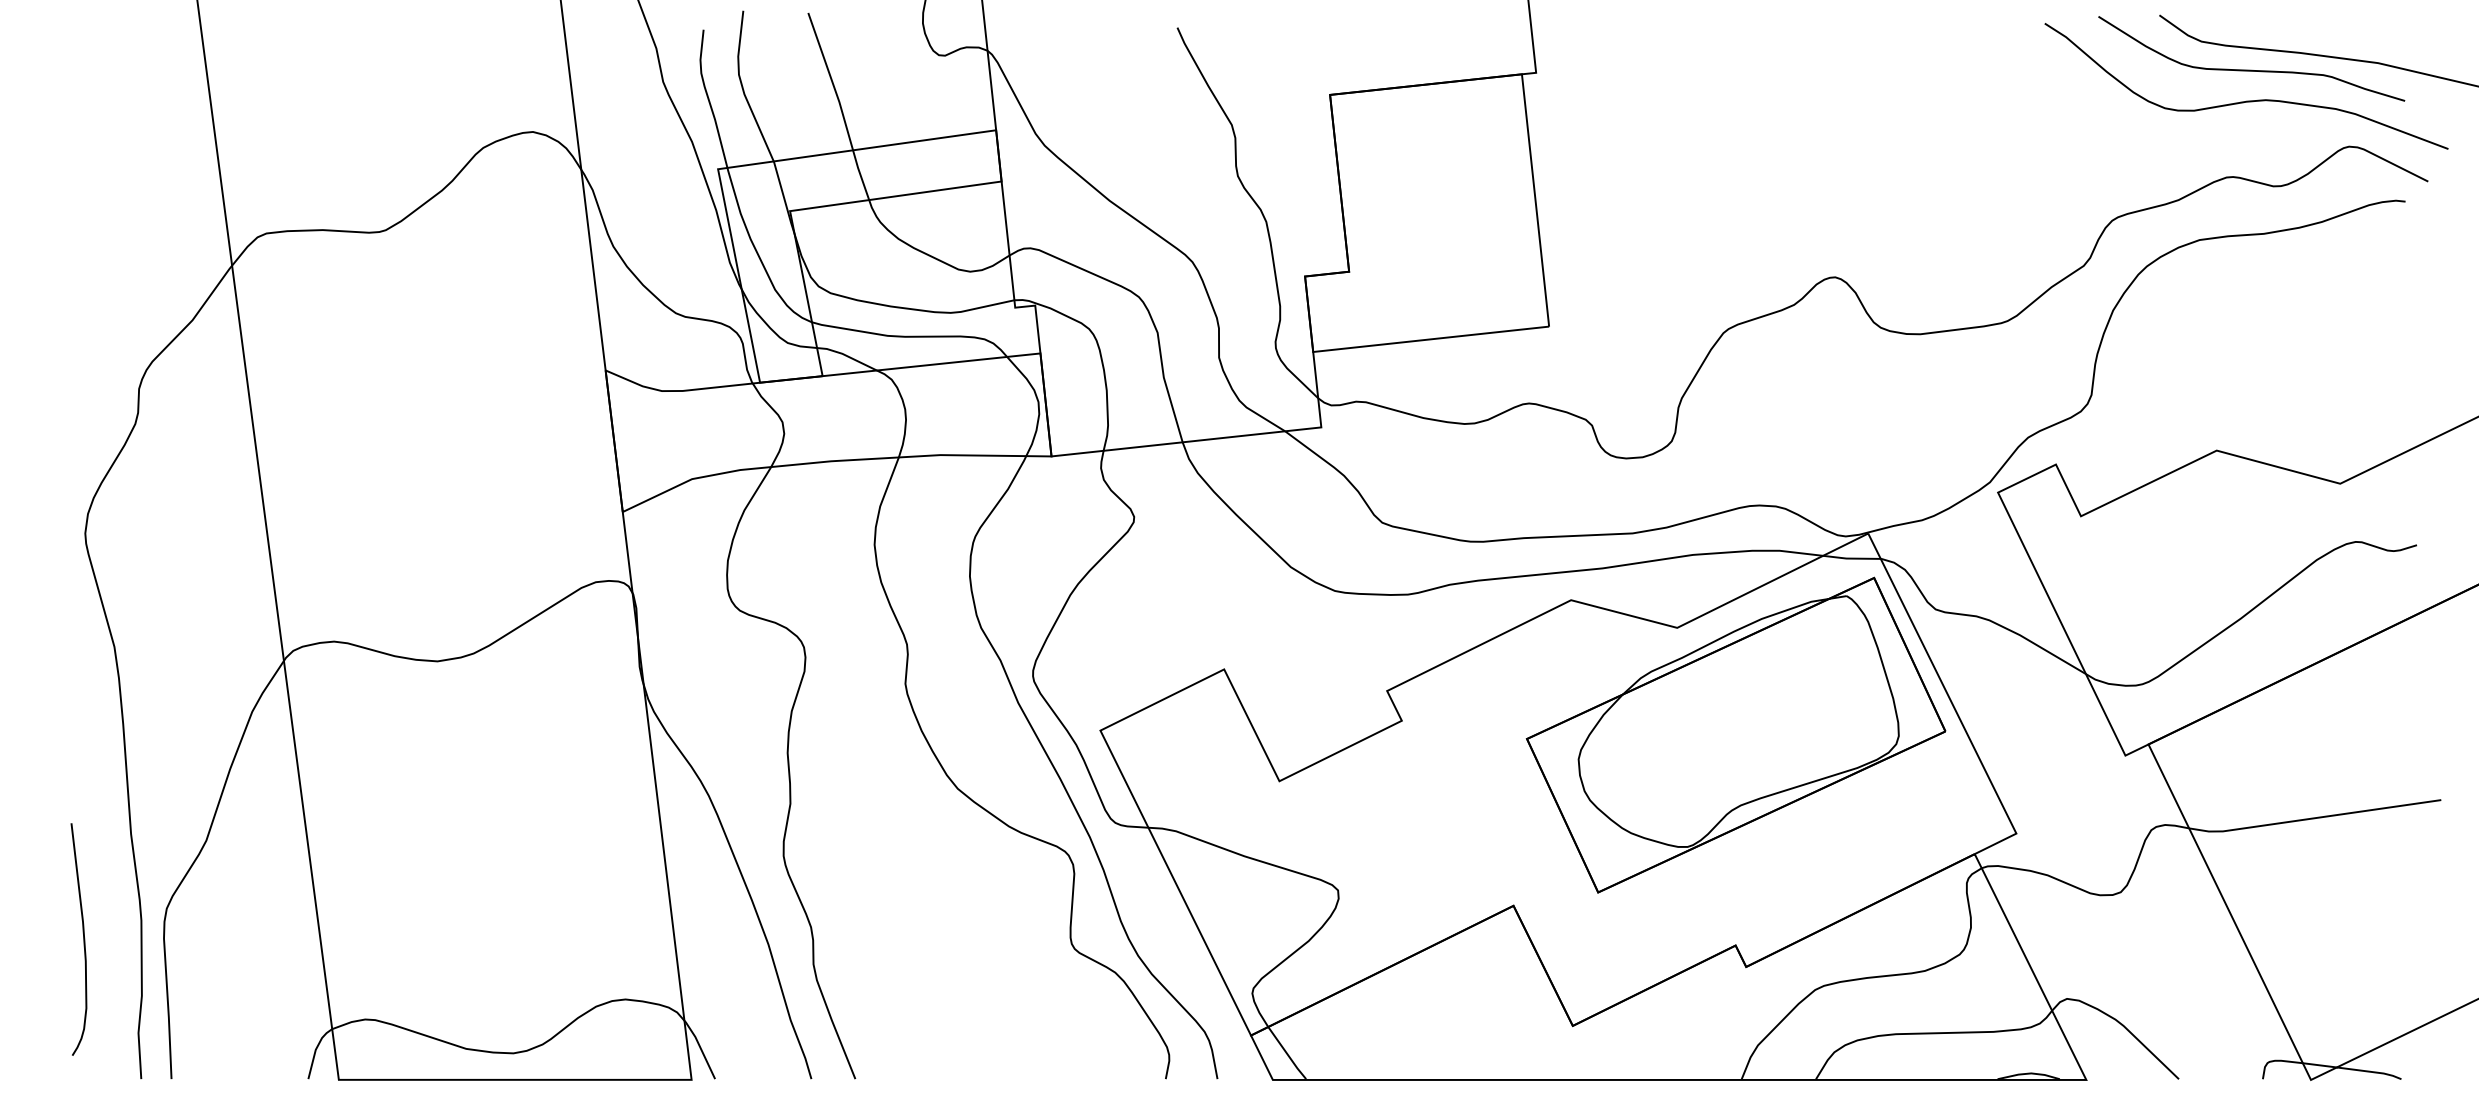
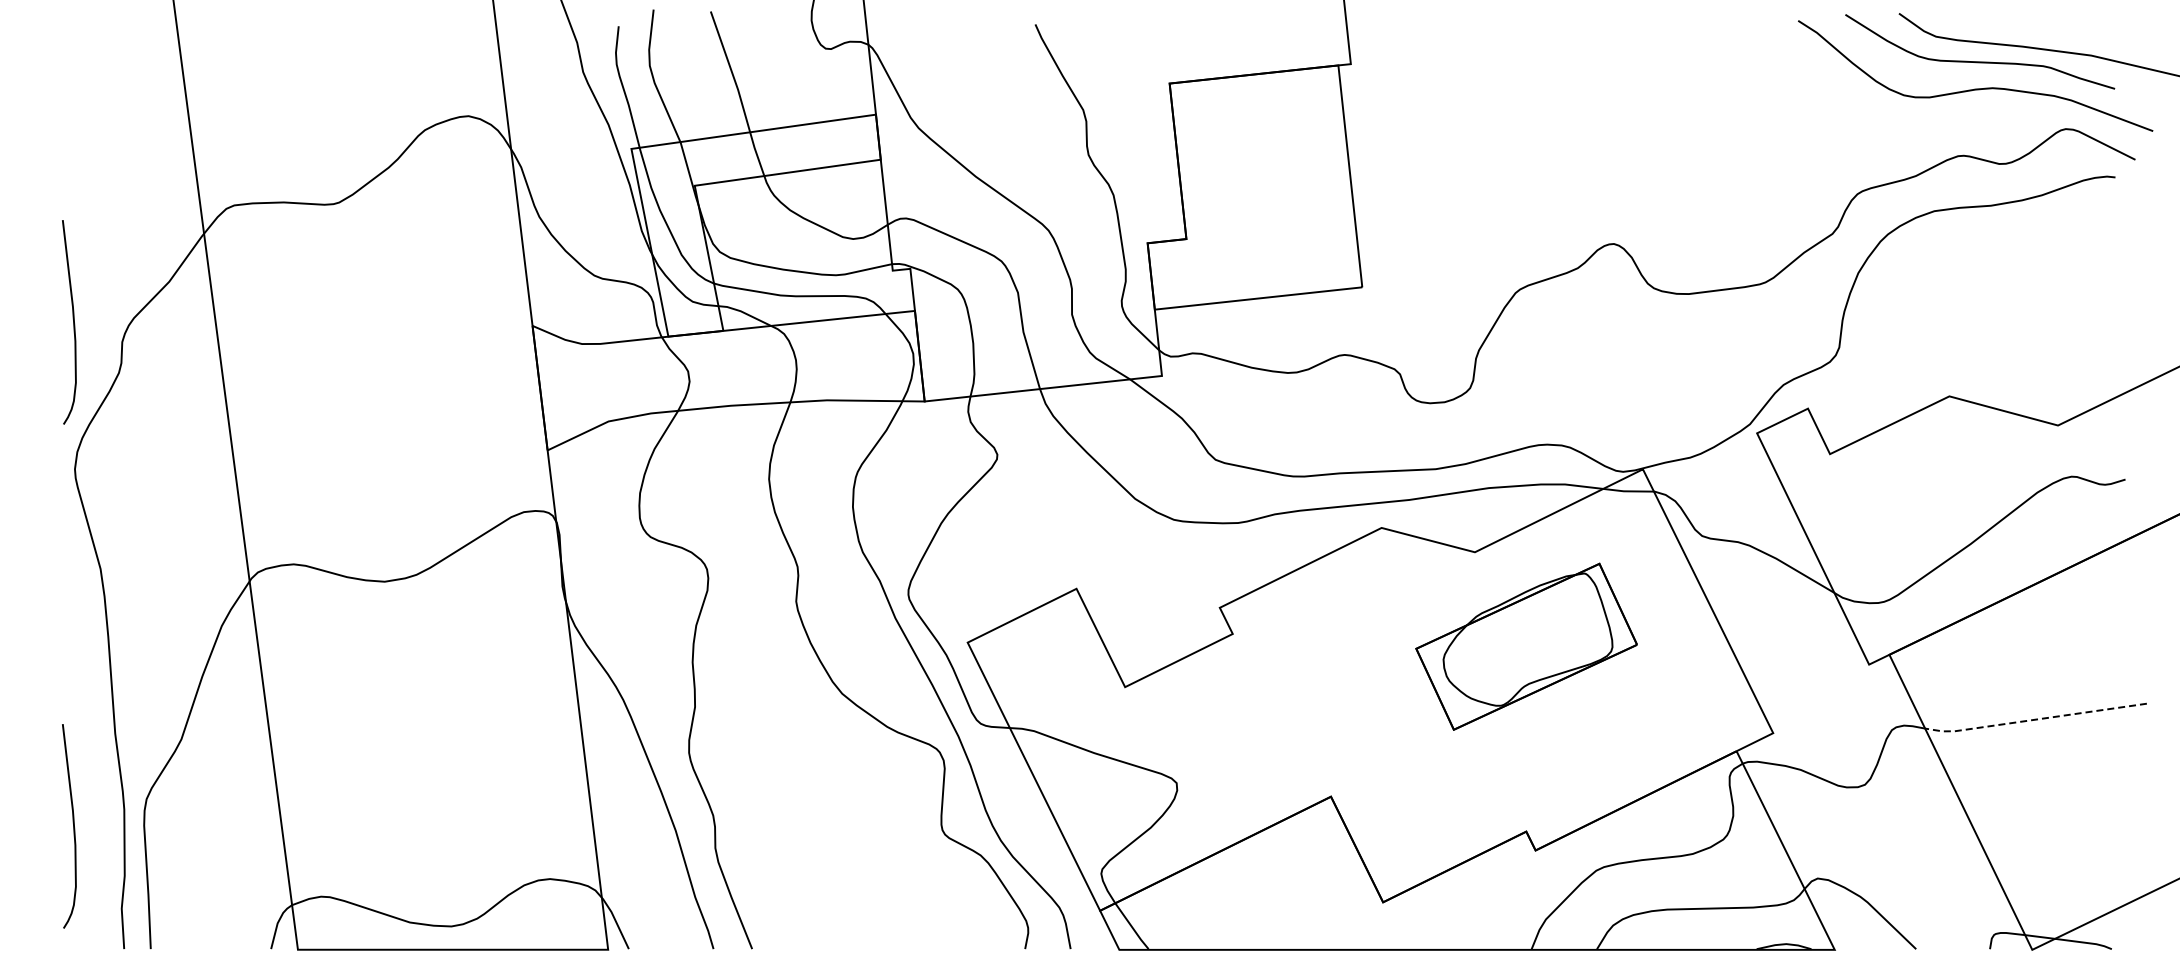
curve: (83, 366) -> (73, 322), added
part: (1735, 735) -> (1526, 646), size x0.6
line: (2313, 818) -> (2034, 719), solid -> dashed

